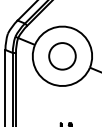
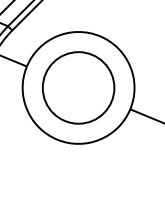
circle: (62, 56) -> (78, 88), size x1.43

